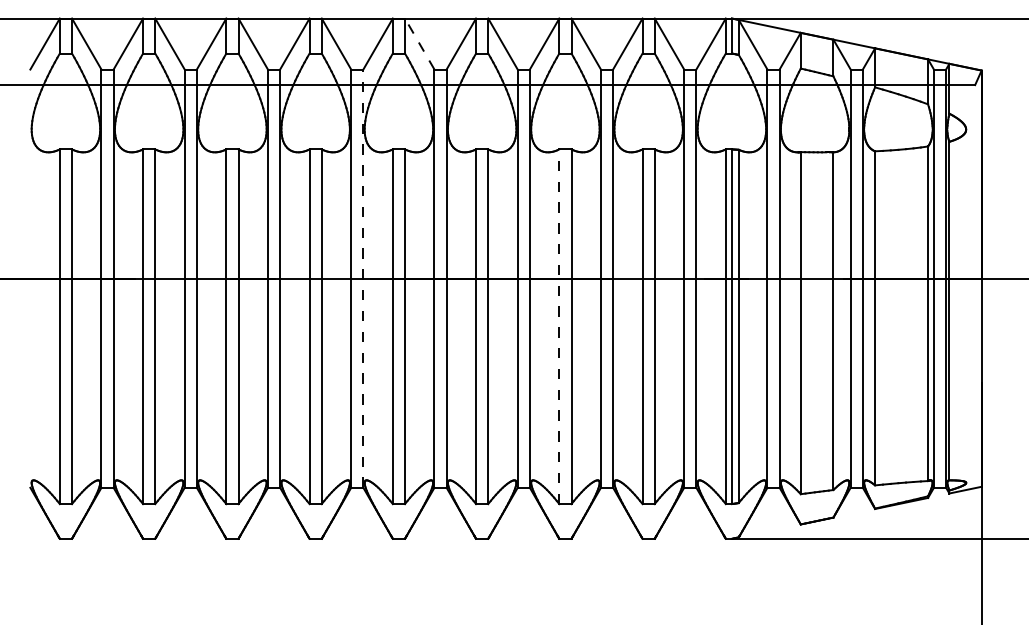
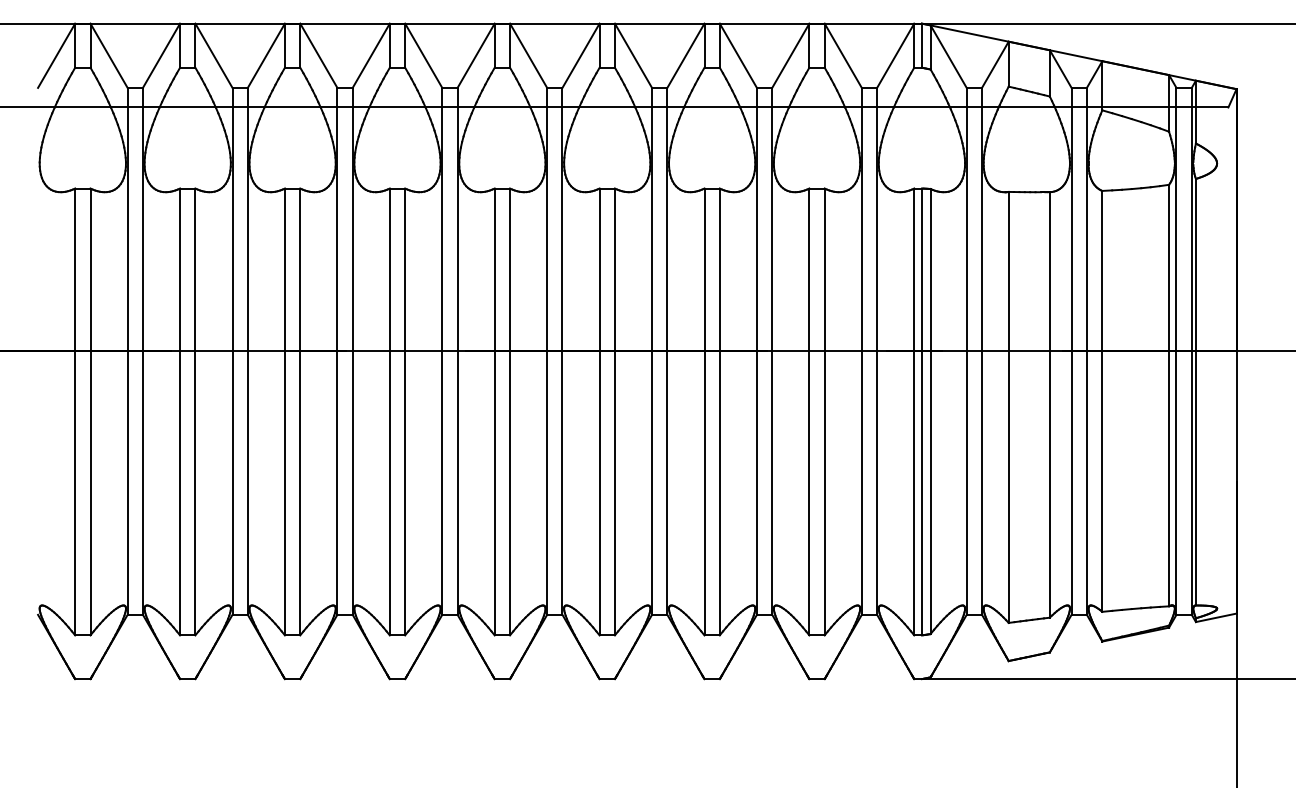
line: (419, 43) -> (528, 55), dashed -> solid
line: (363, 277) -> (457, 350), dashed -> solid
line: (559, 326) -> (704, 411), dashed -> solid

